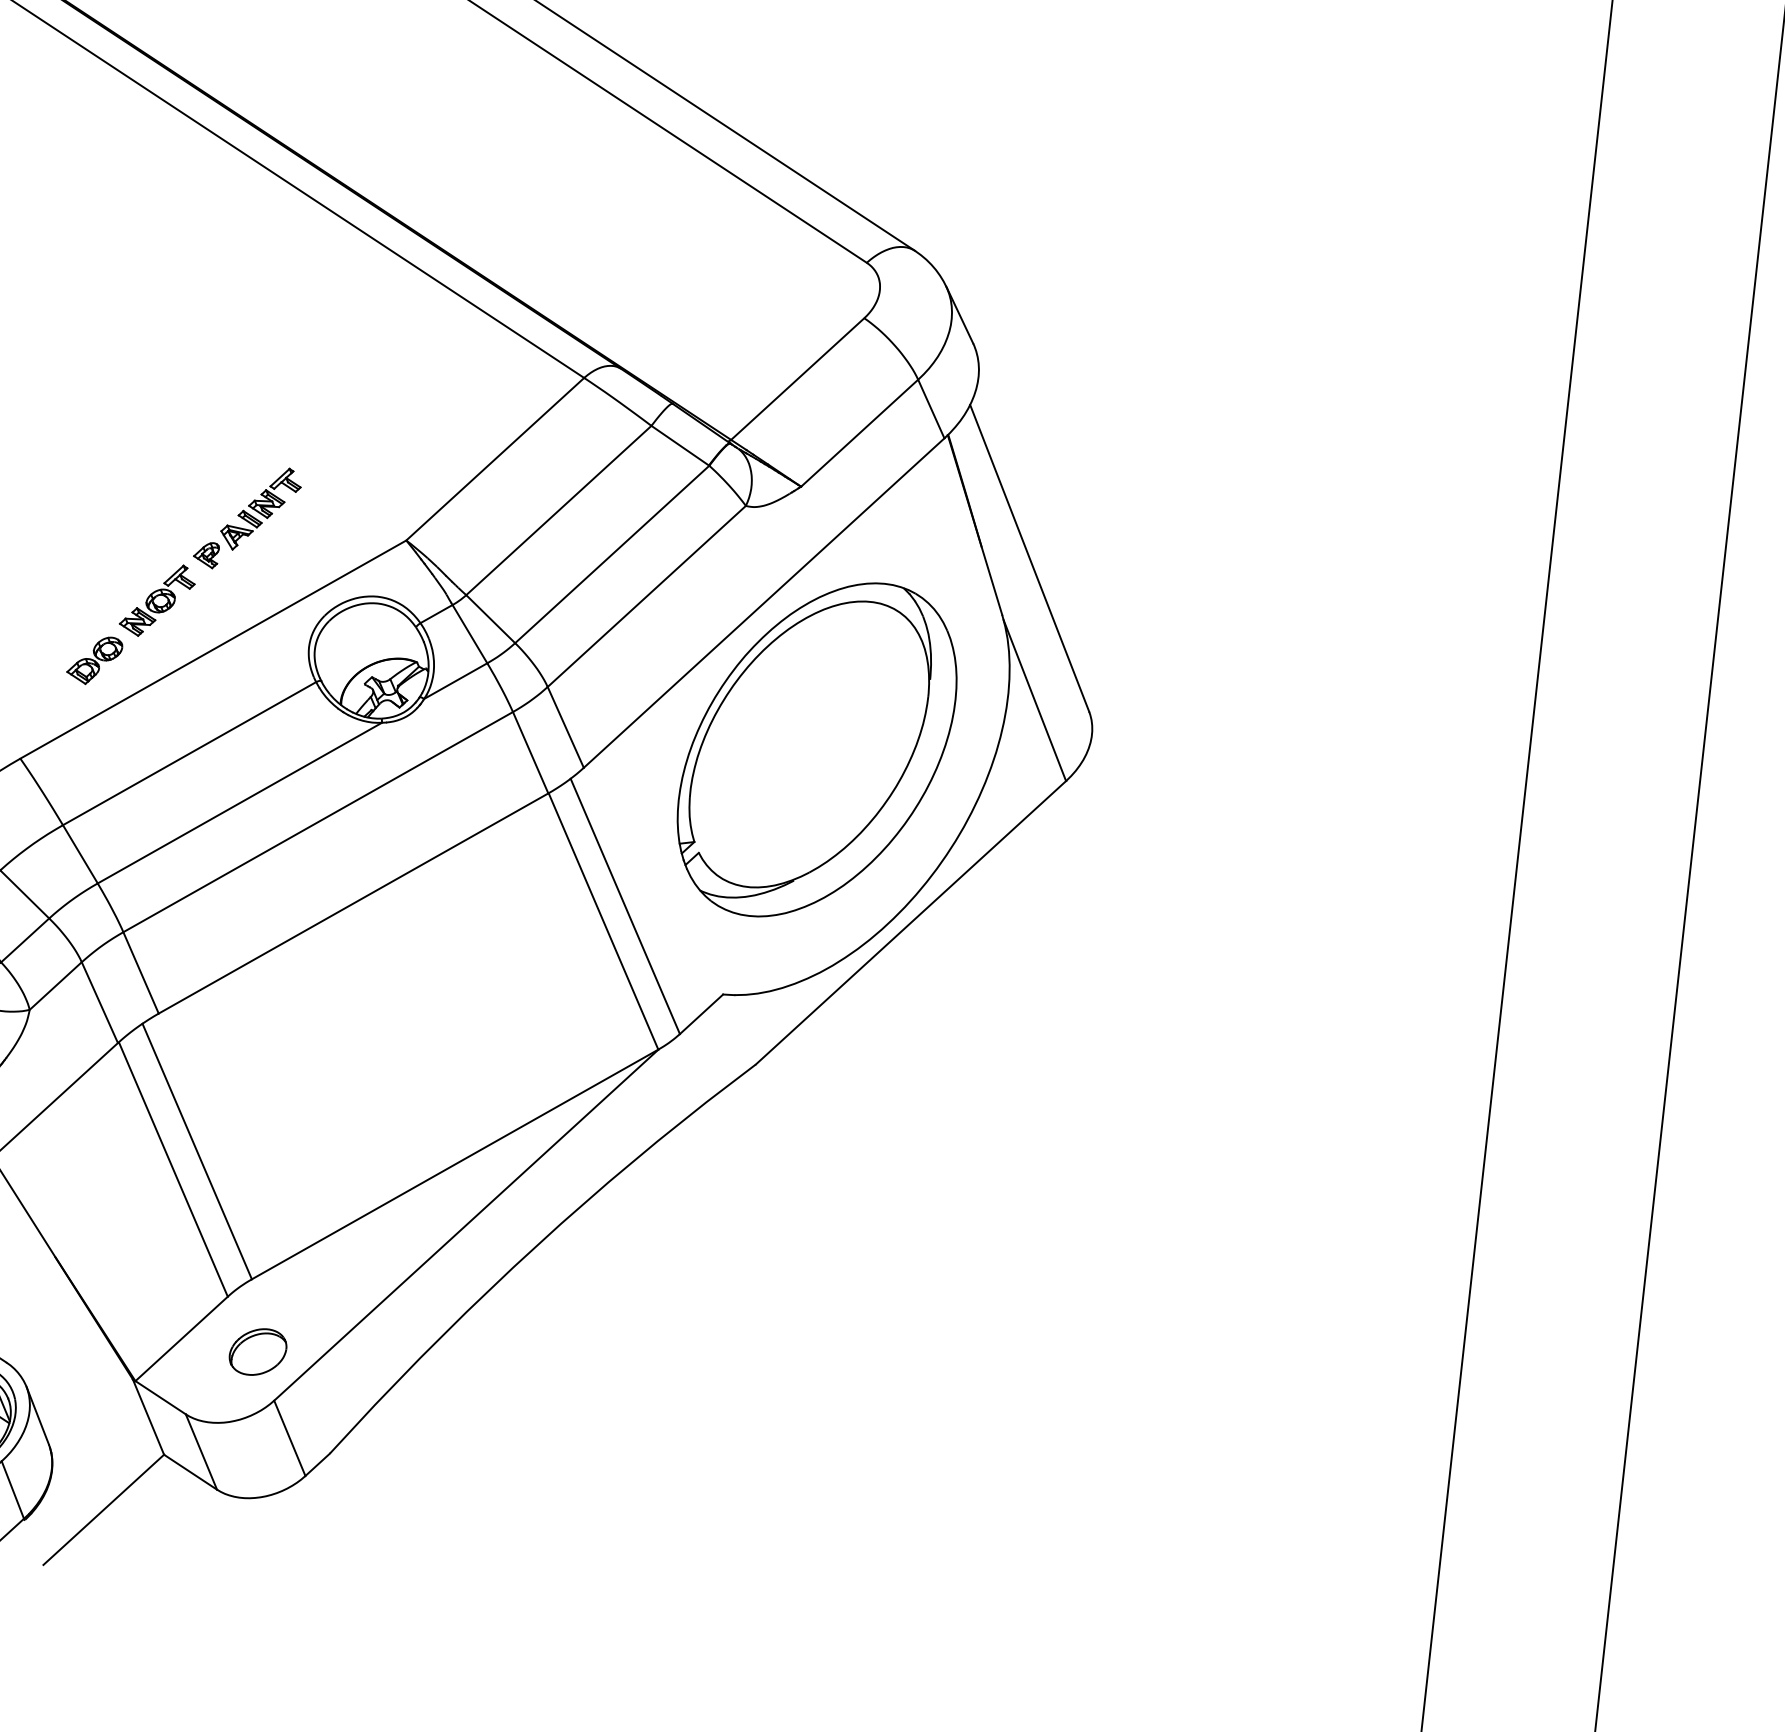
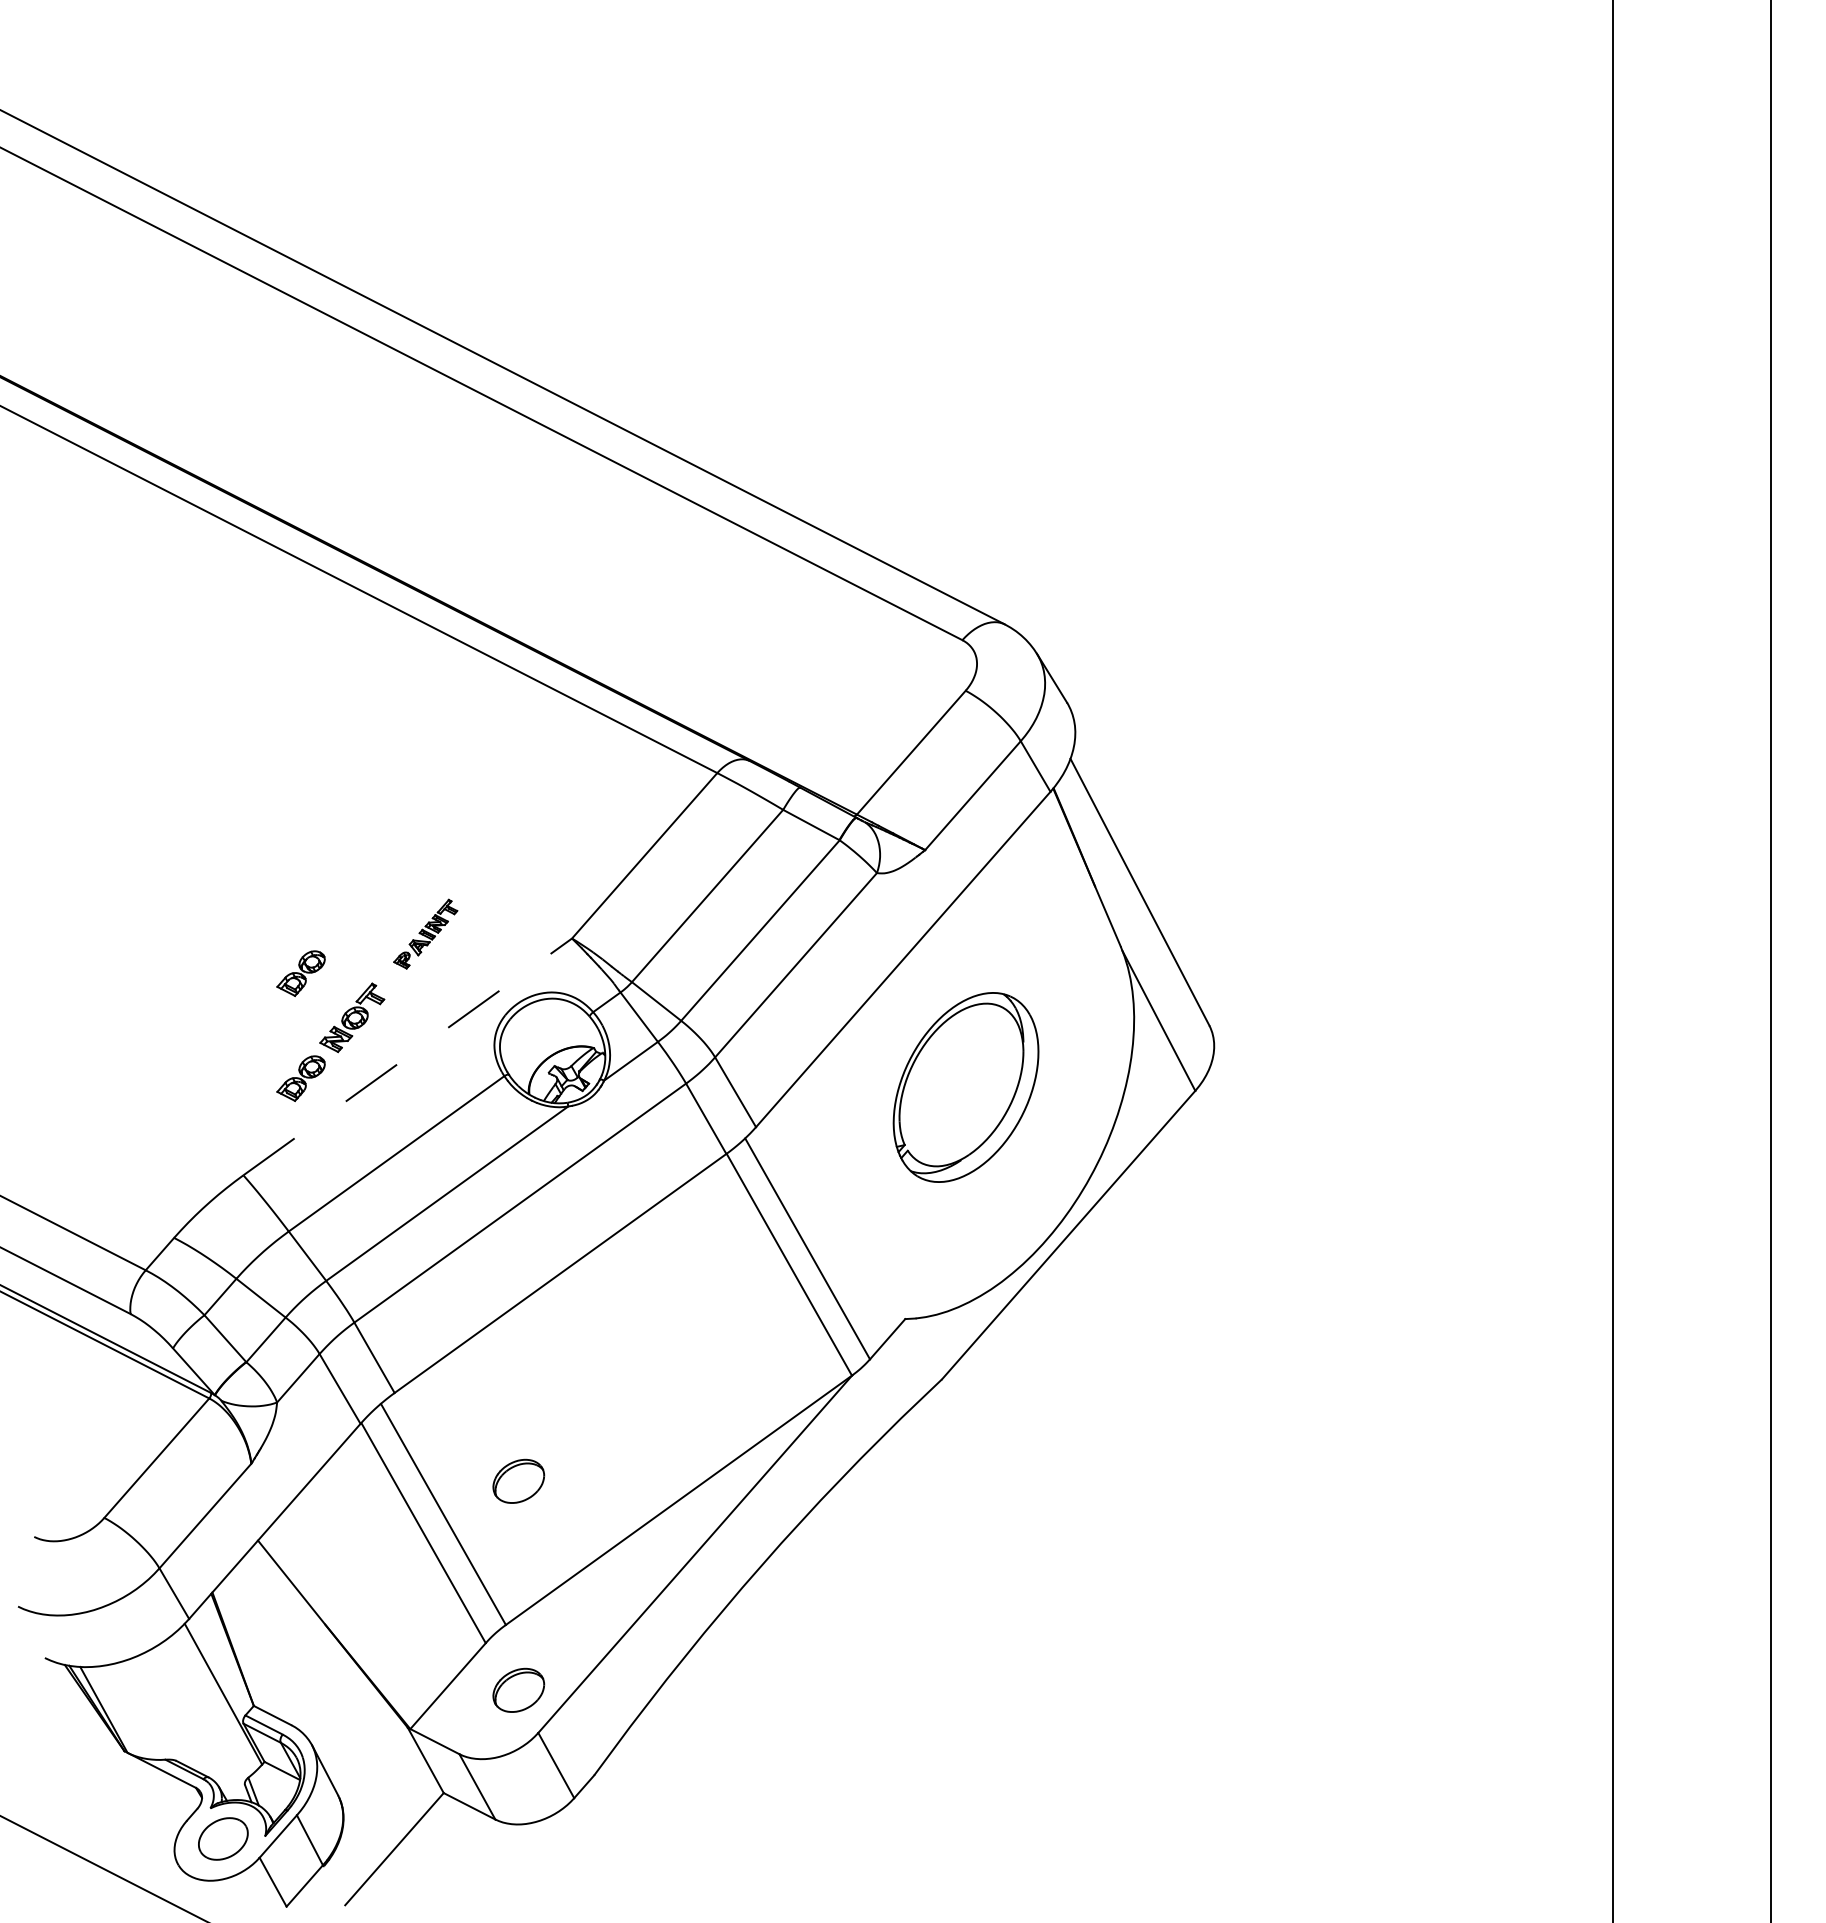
part: (247, 518) -> (425, 934), size x0.7
part: (106, 545) -> (300, 973), added
line: (213, 649) -> (407, 1056), solid -> dashed
part: (816, 749) -> (965, 1087), size x0.6
part: (282, 1123) -> (518, 1480), added

